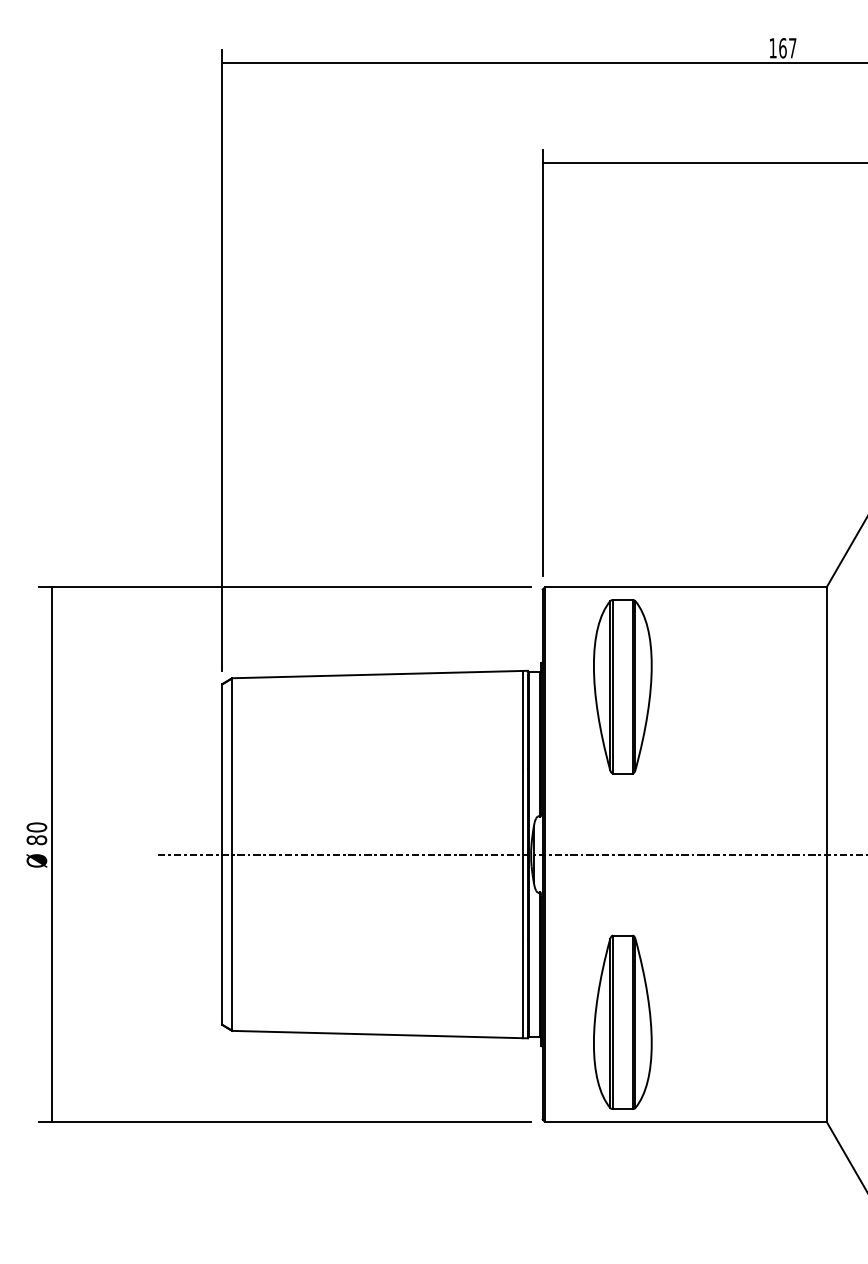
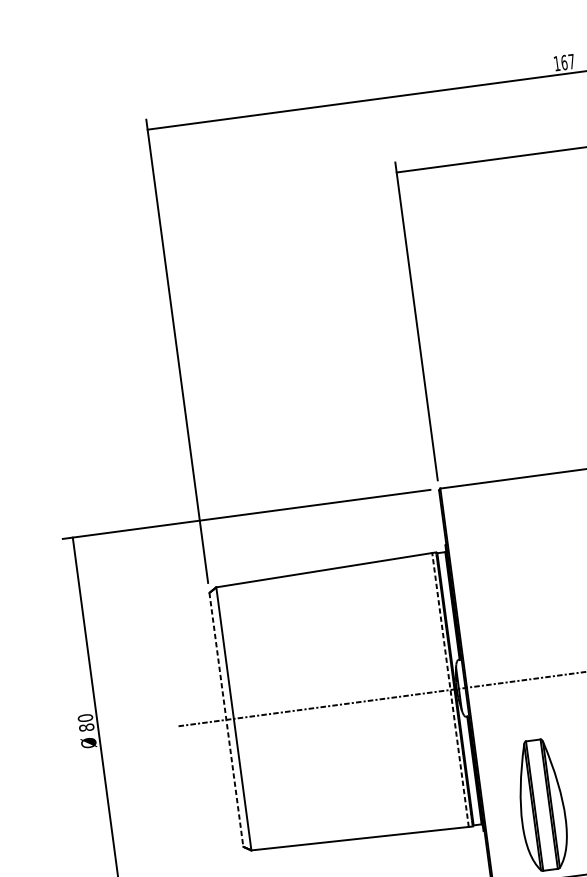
part: (622, 686) -> (508, 554), removed
line: (522, 854) -> (450, 689), solid -> dashed
line: (222, 855) -> (226, 720), solid -> dashed

